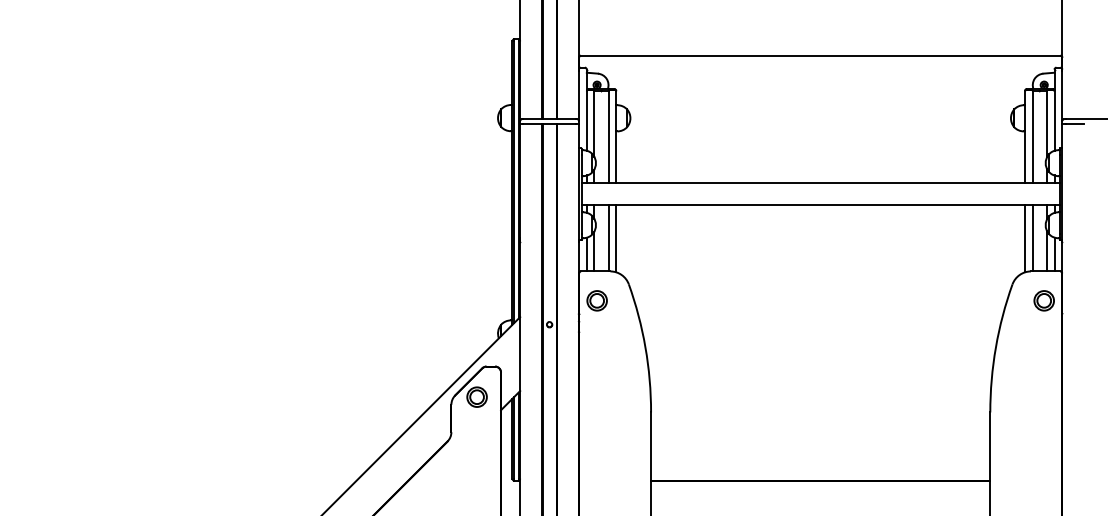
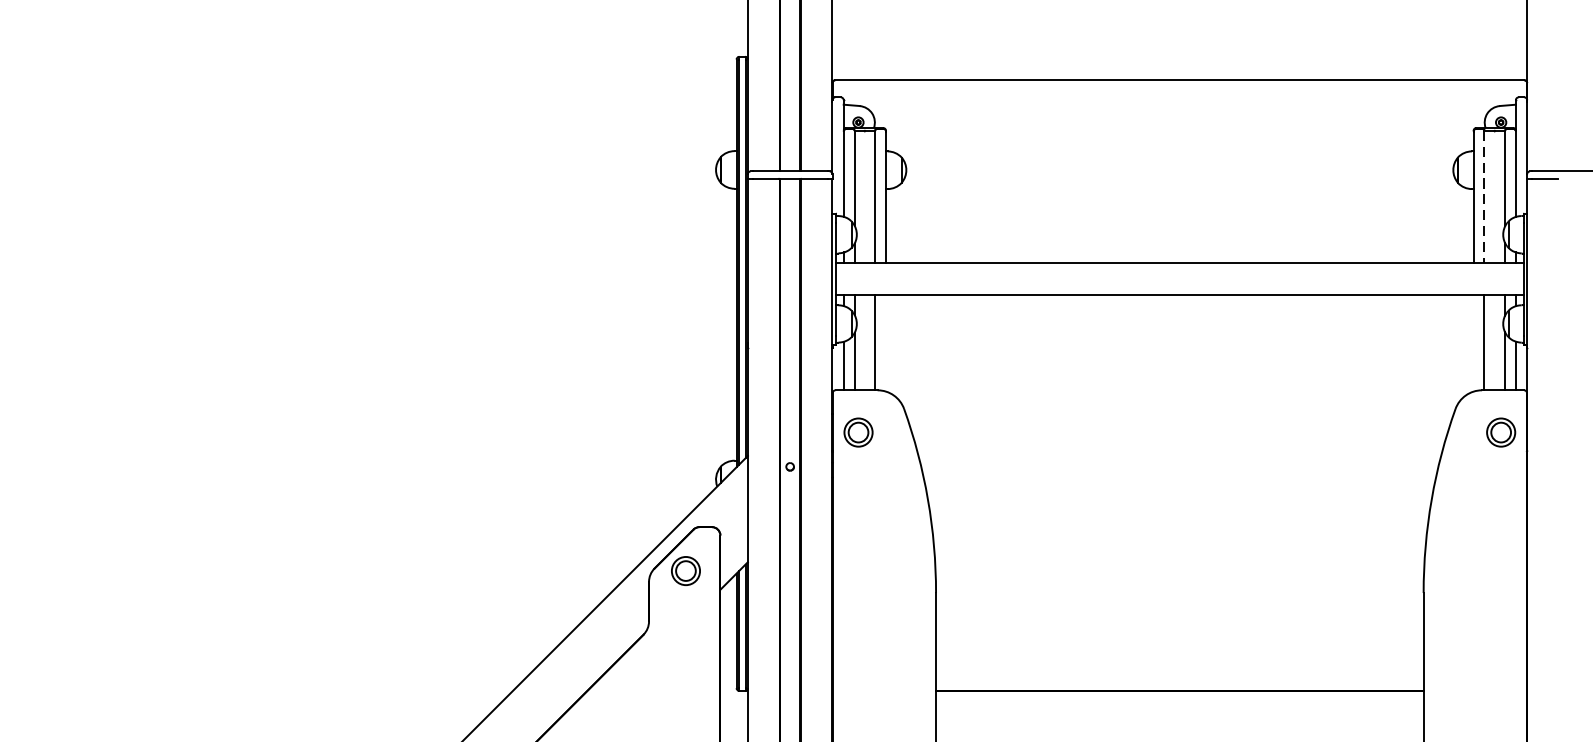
line: (1032, 137) -> (1484, 197), solid -> dashed
line: (616, 238) -> (886, 342), removed
line: (1025, 238) -> (1474, 342), removed

